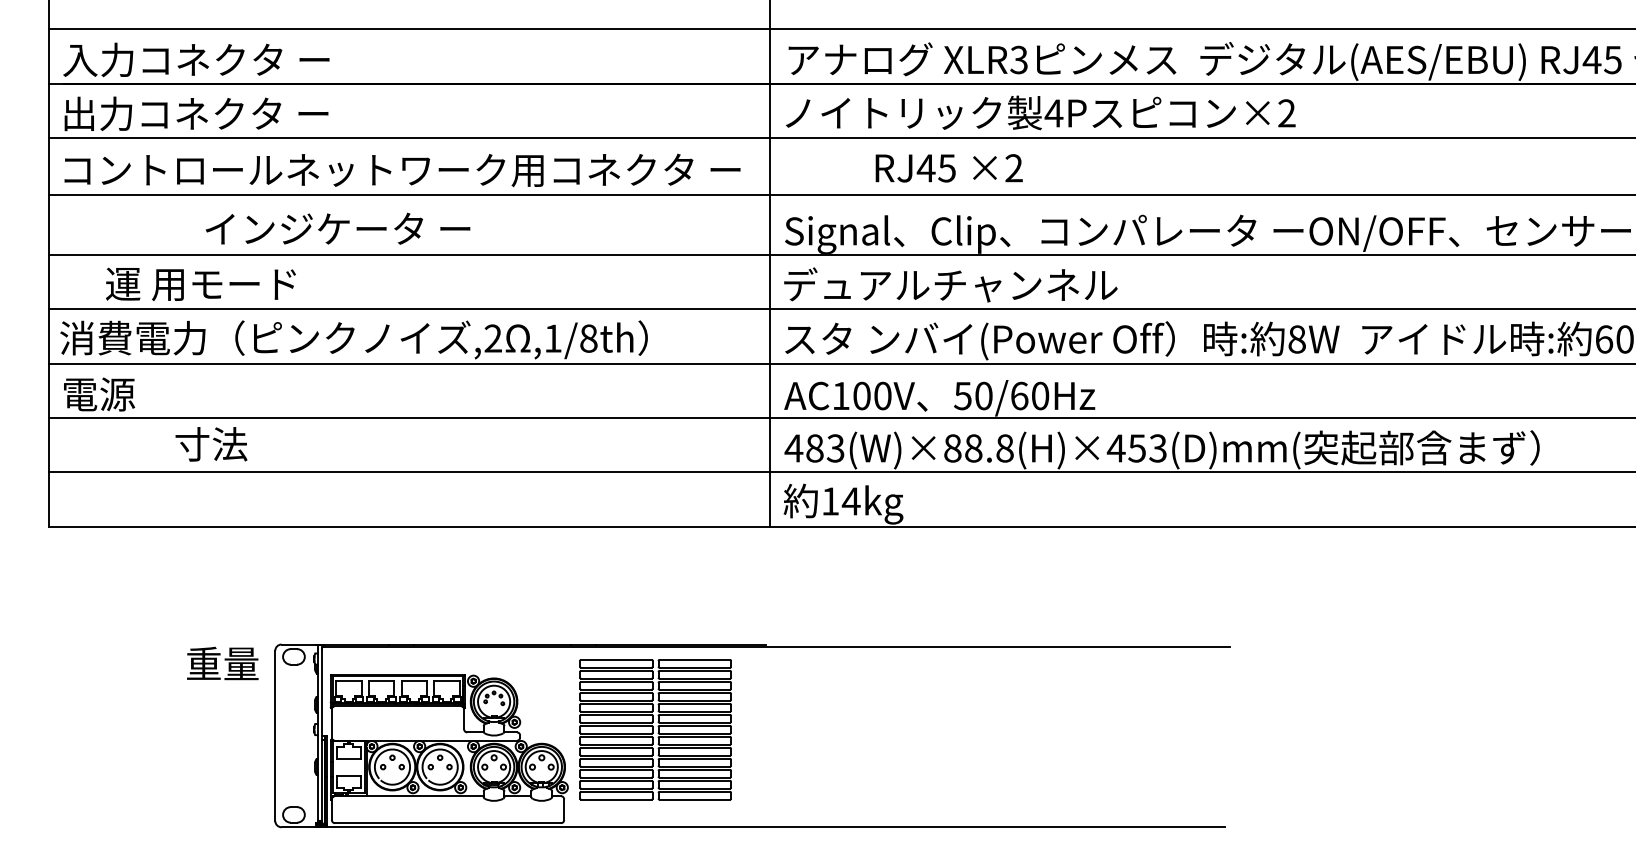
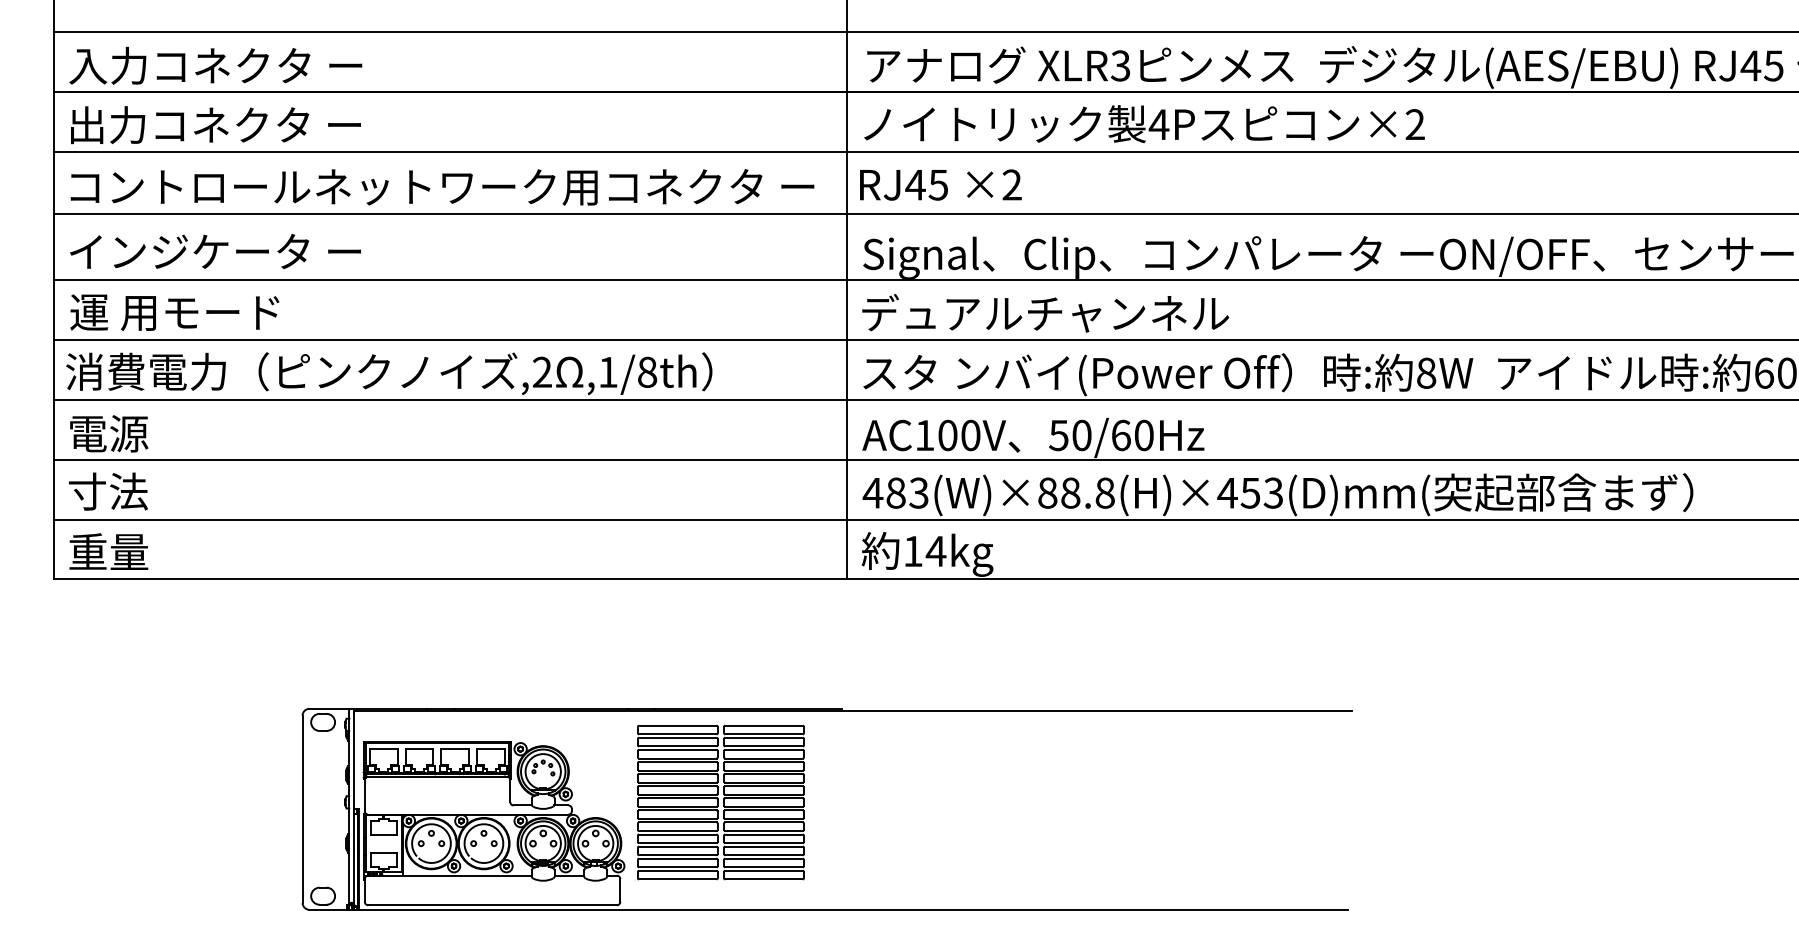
text: (948, 167) -> (940, 184), moved
text: (337, 228) -> (215, 251), moved
text: (200, 284) -> (174, 312), moved
text: (211, 444) -> (108, 491), moved
text: (222, 663) -> (108, 551), moved

